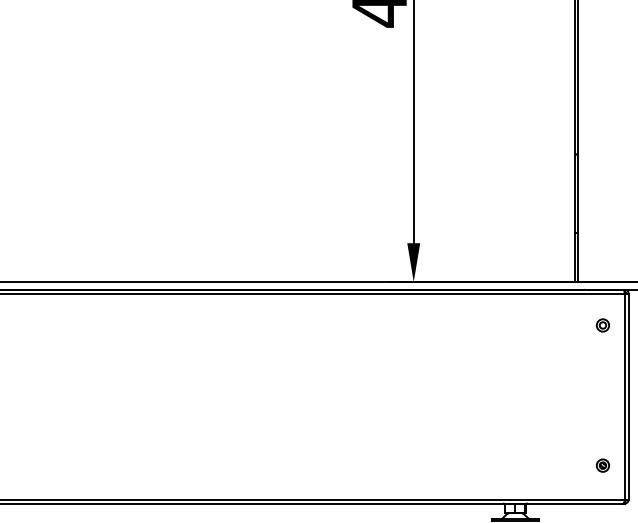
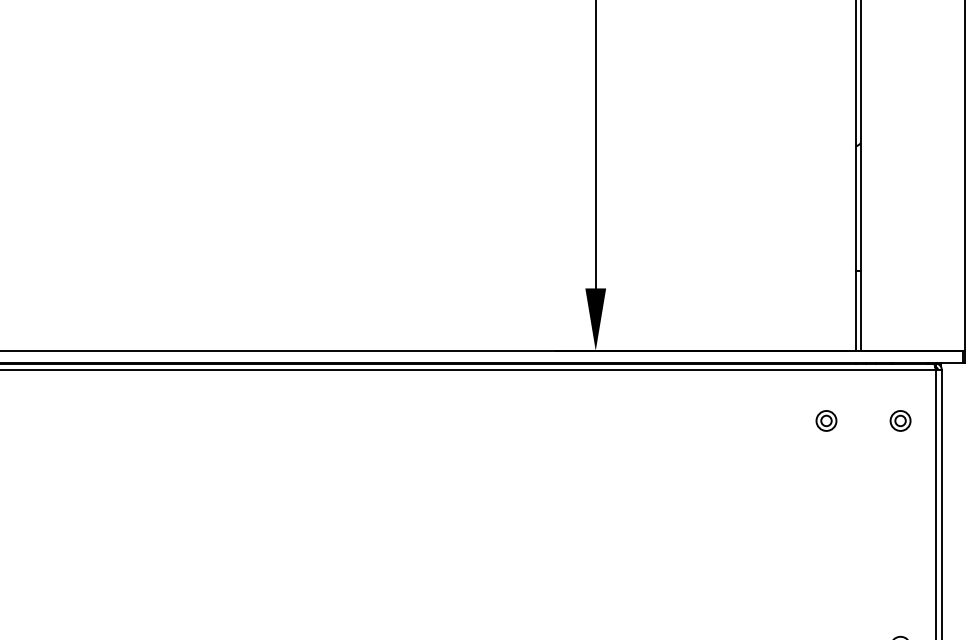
part: (556, 325) -> (825, 420), added

